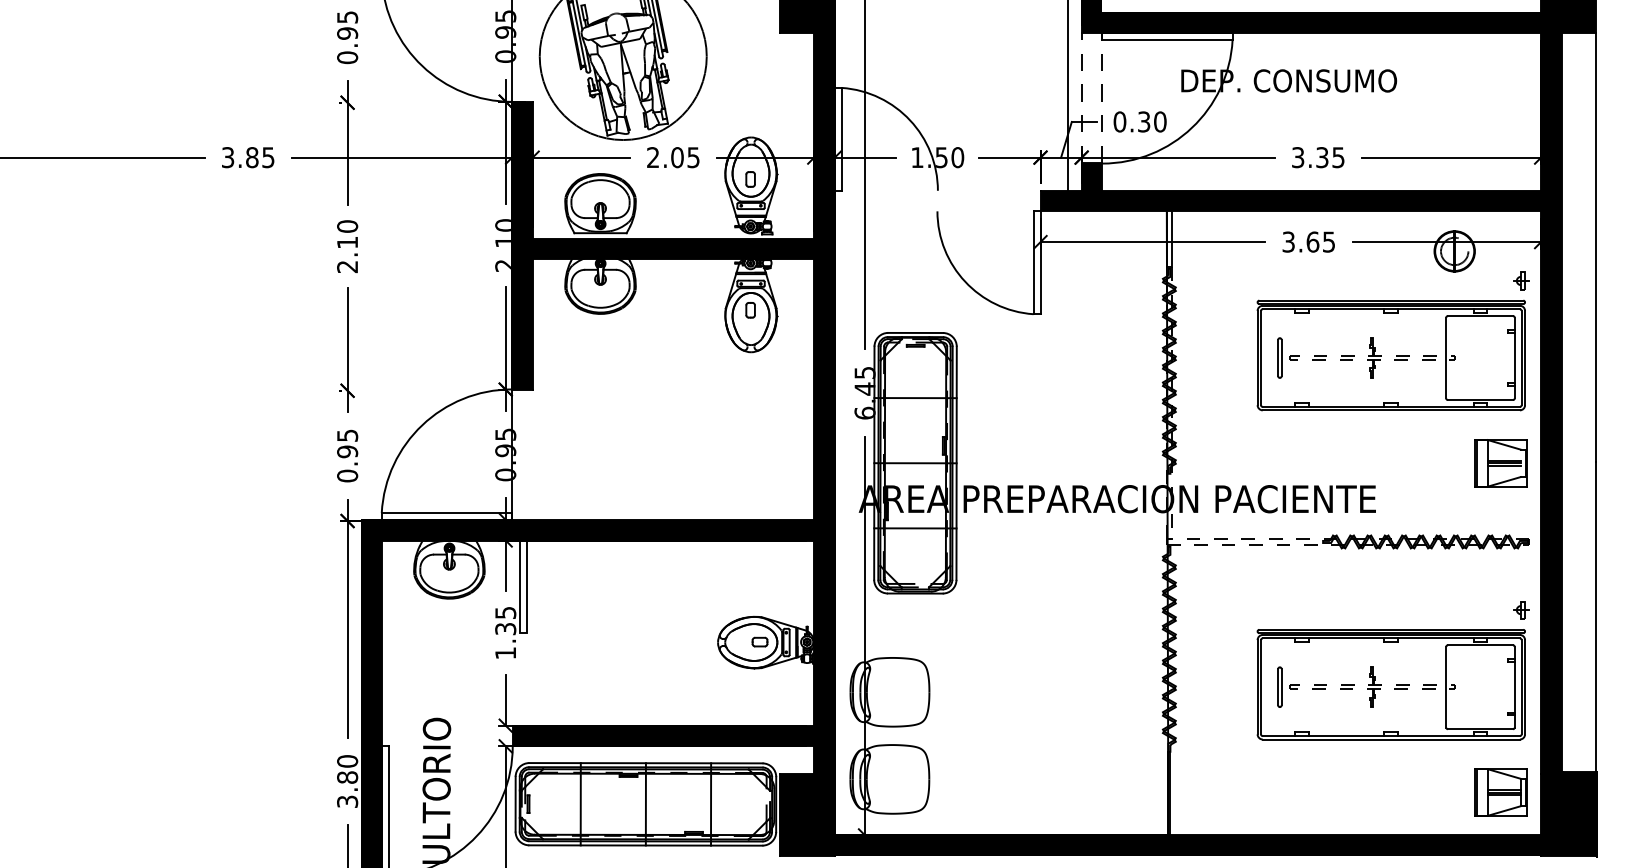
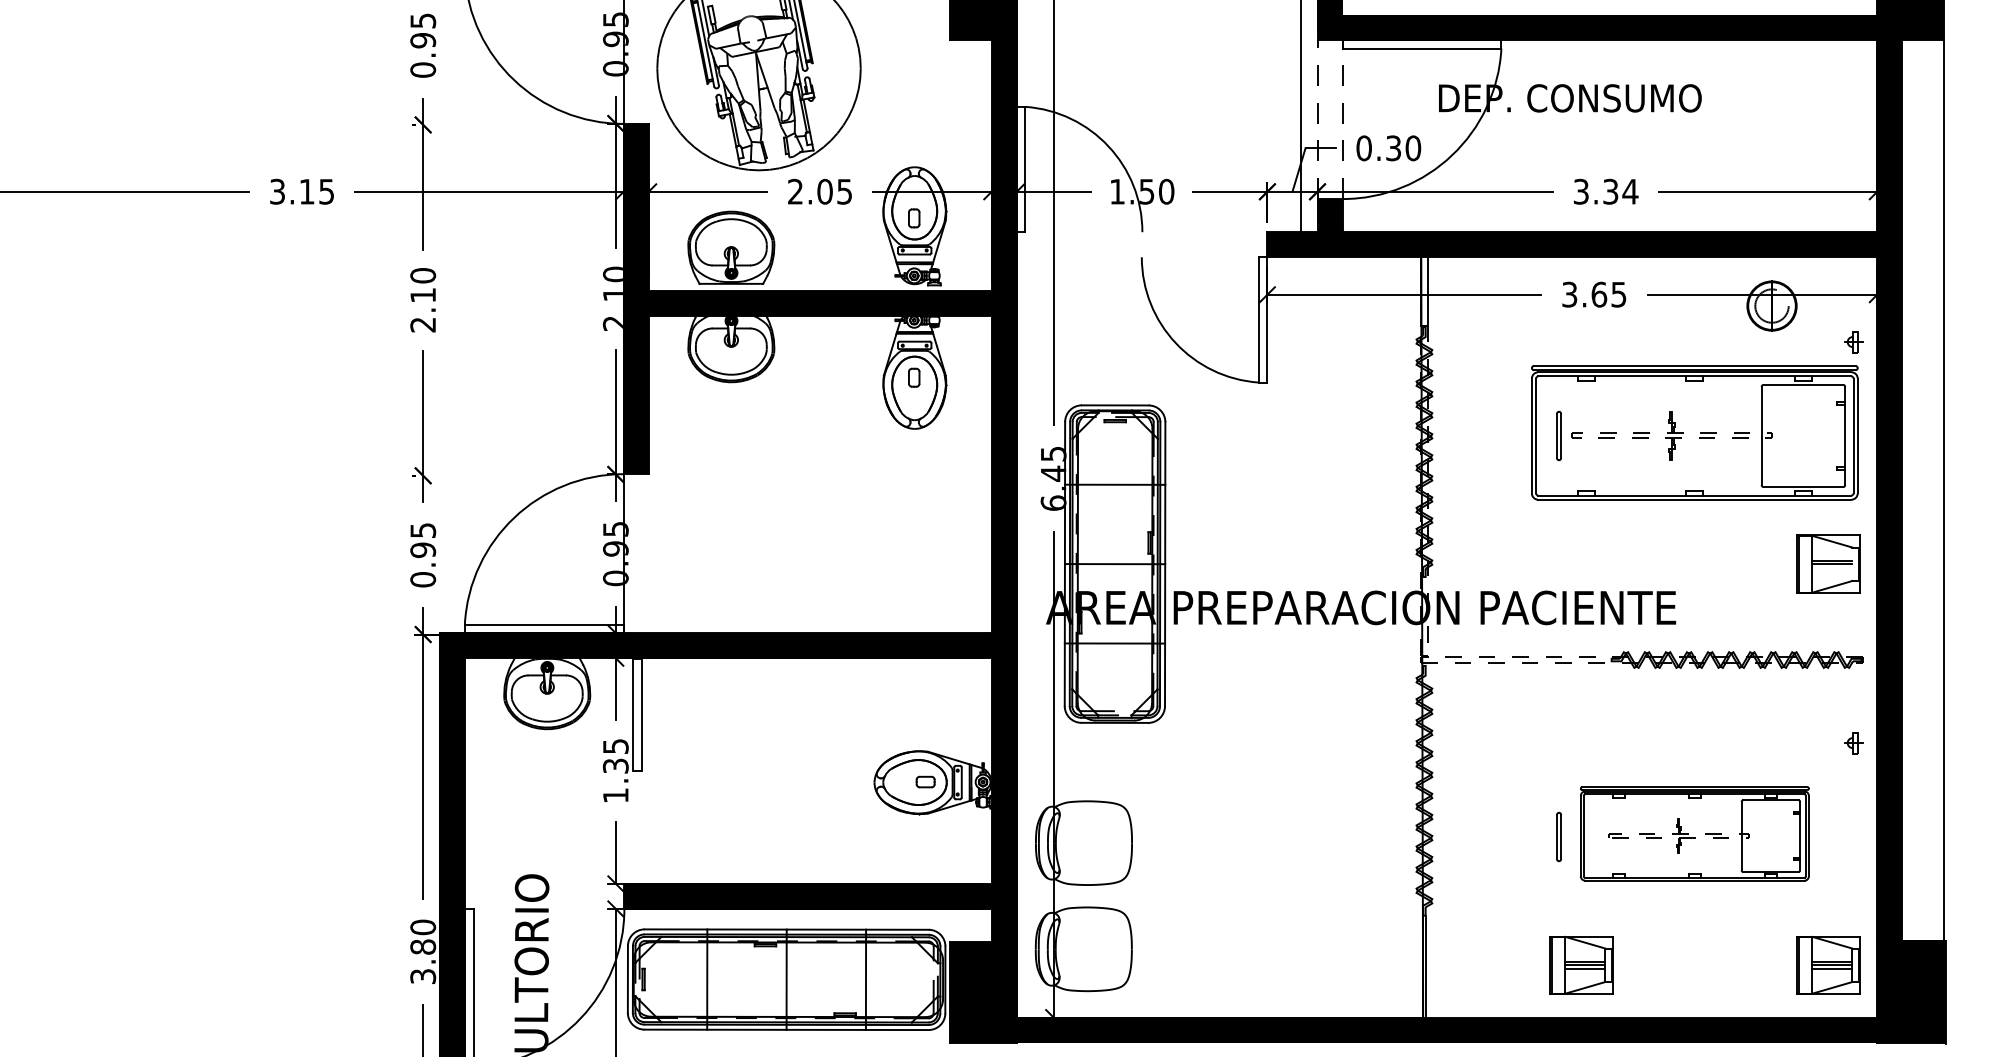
text: (251, 157) -> (306, 191), 3.85 -> 3.15
text: (1338, 157) -> (1630, 191), 3.35 -> 3.34
line: (1504, 466) -> (1832, 567), removed
part: (1391, 684) -> (1694, 833), size x0.7
part: (1298, 792) -> (1581, 965), added

